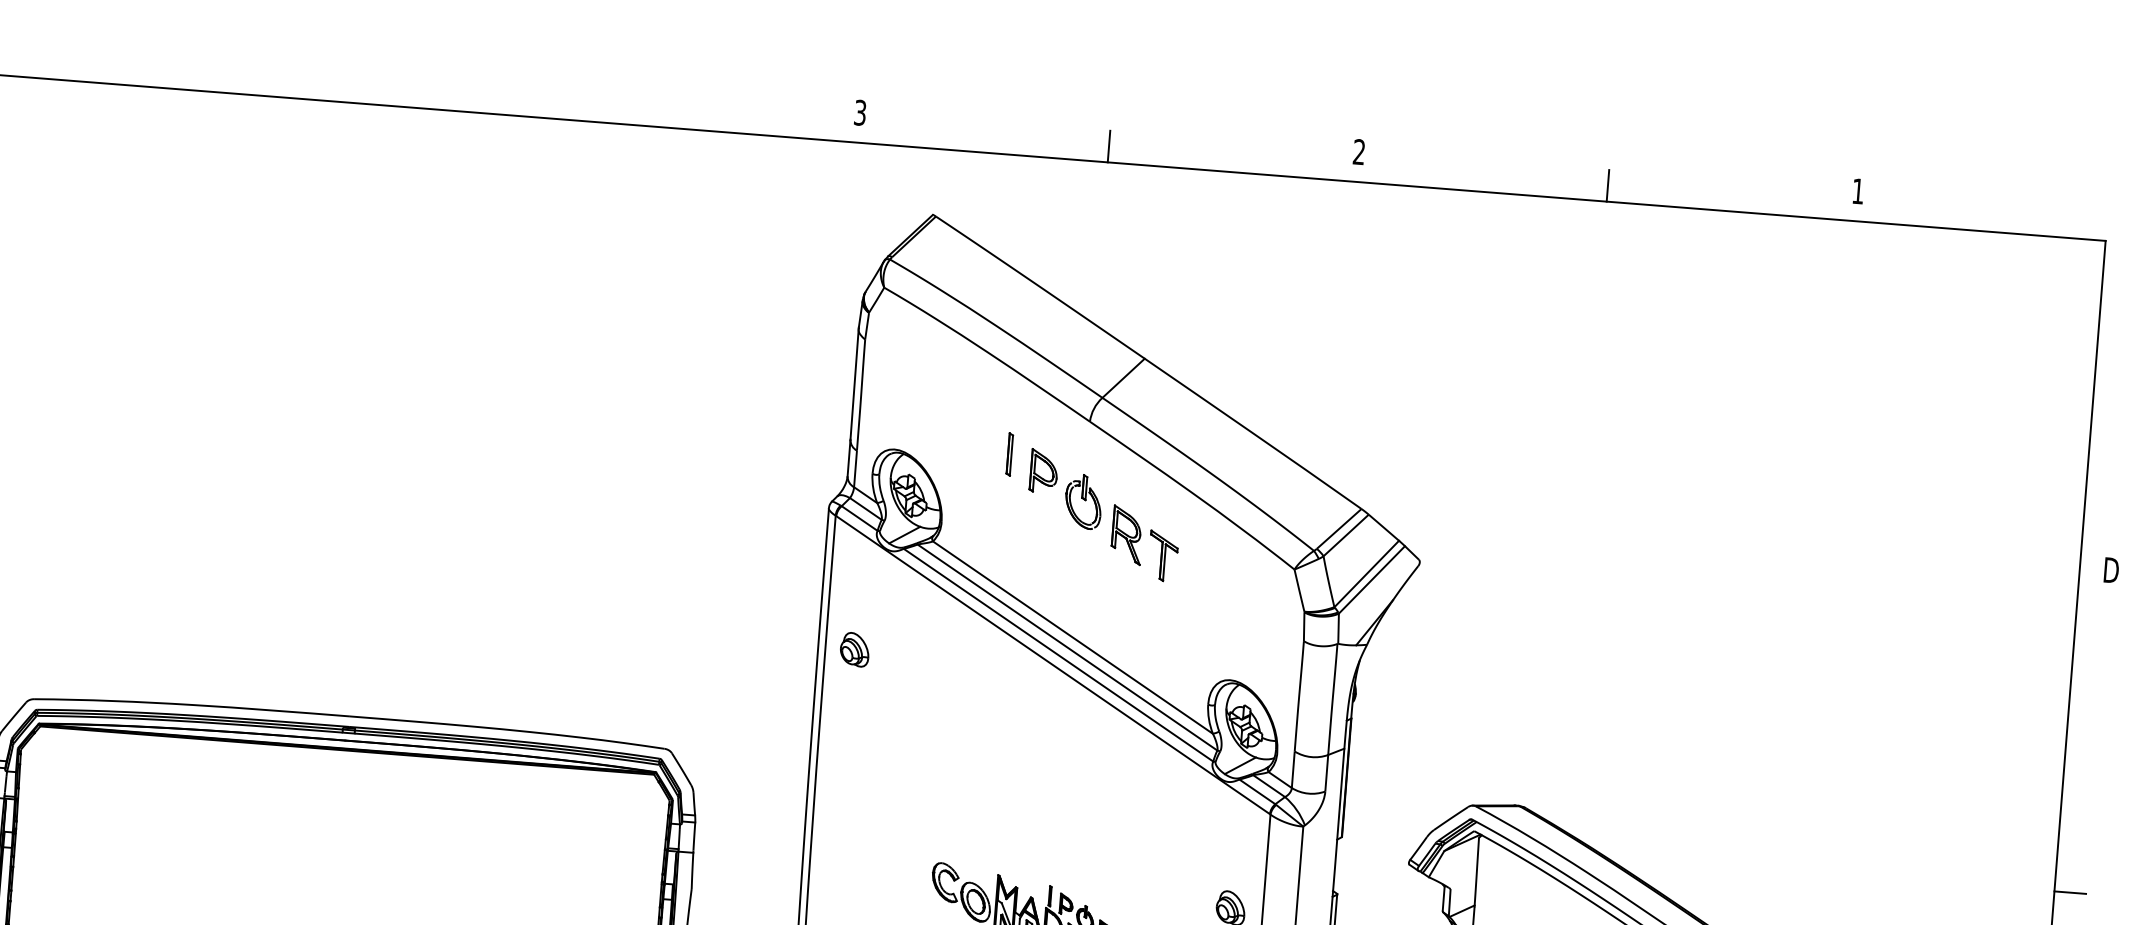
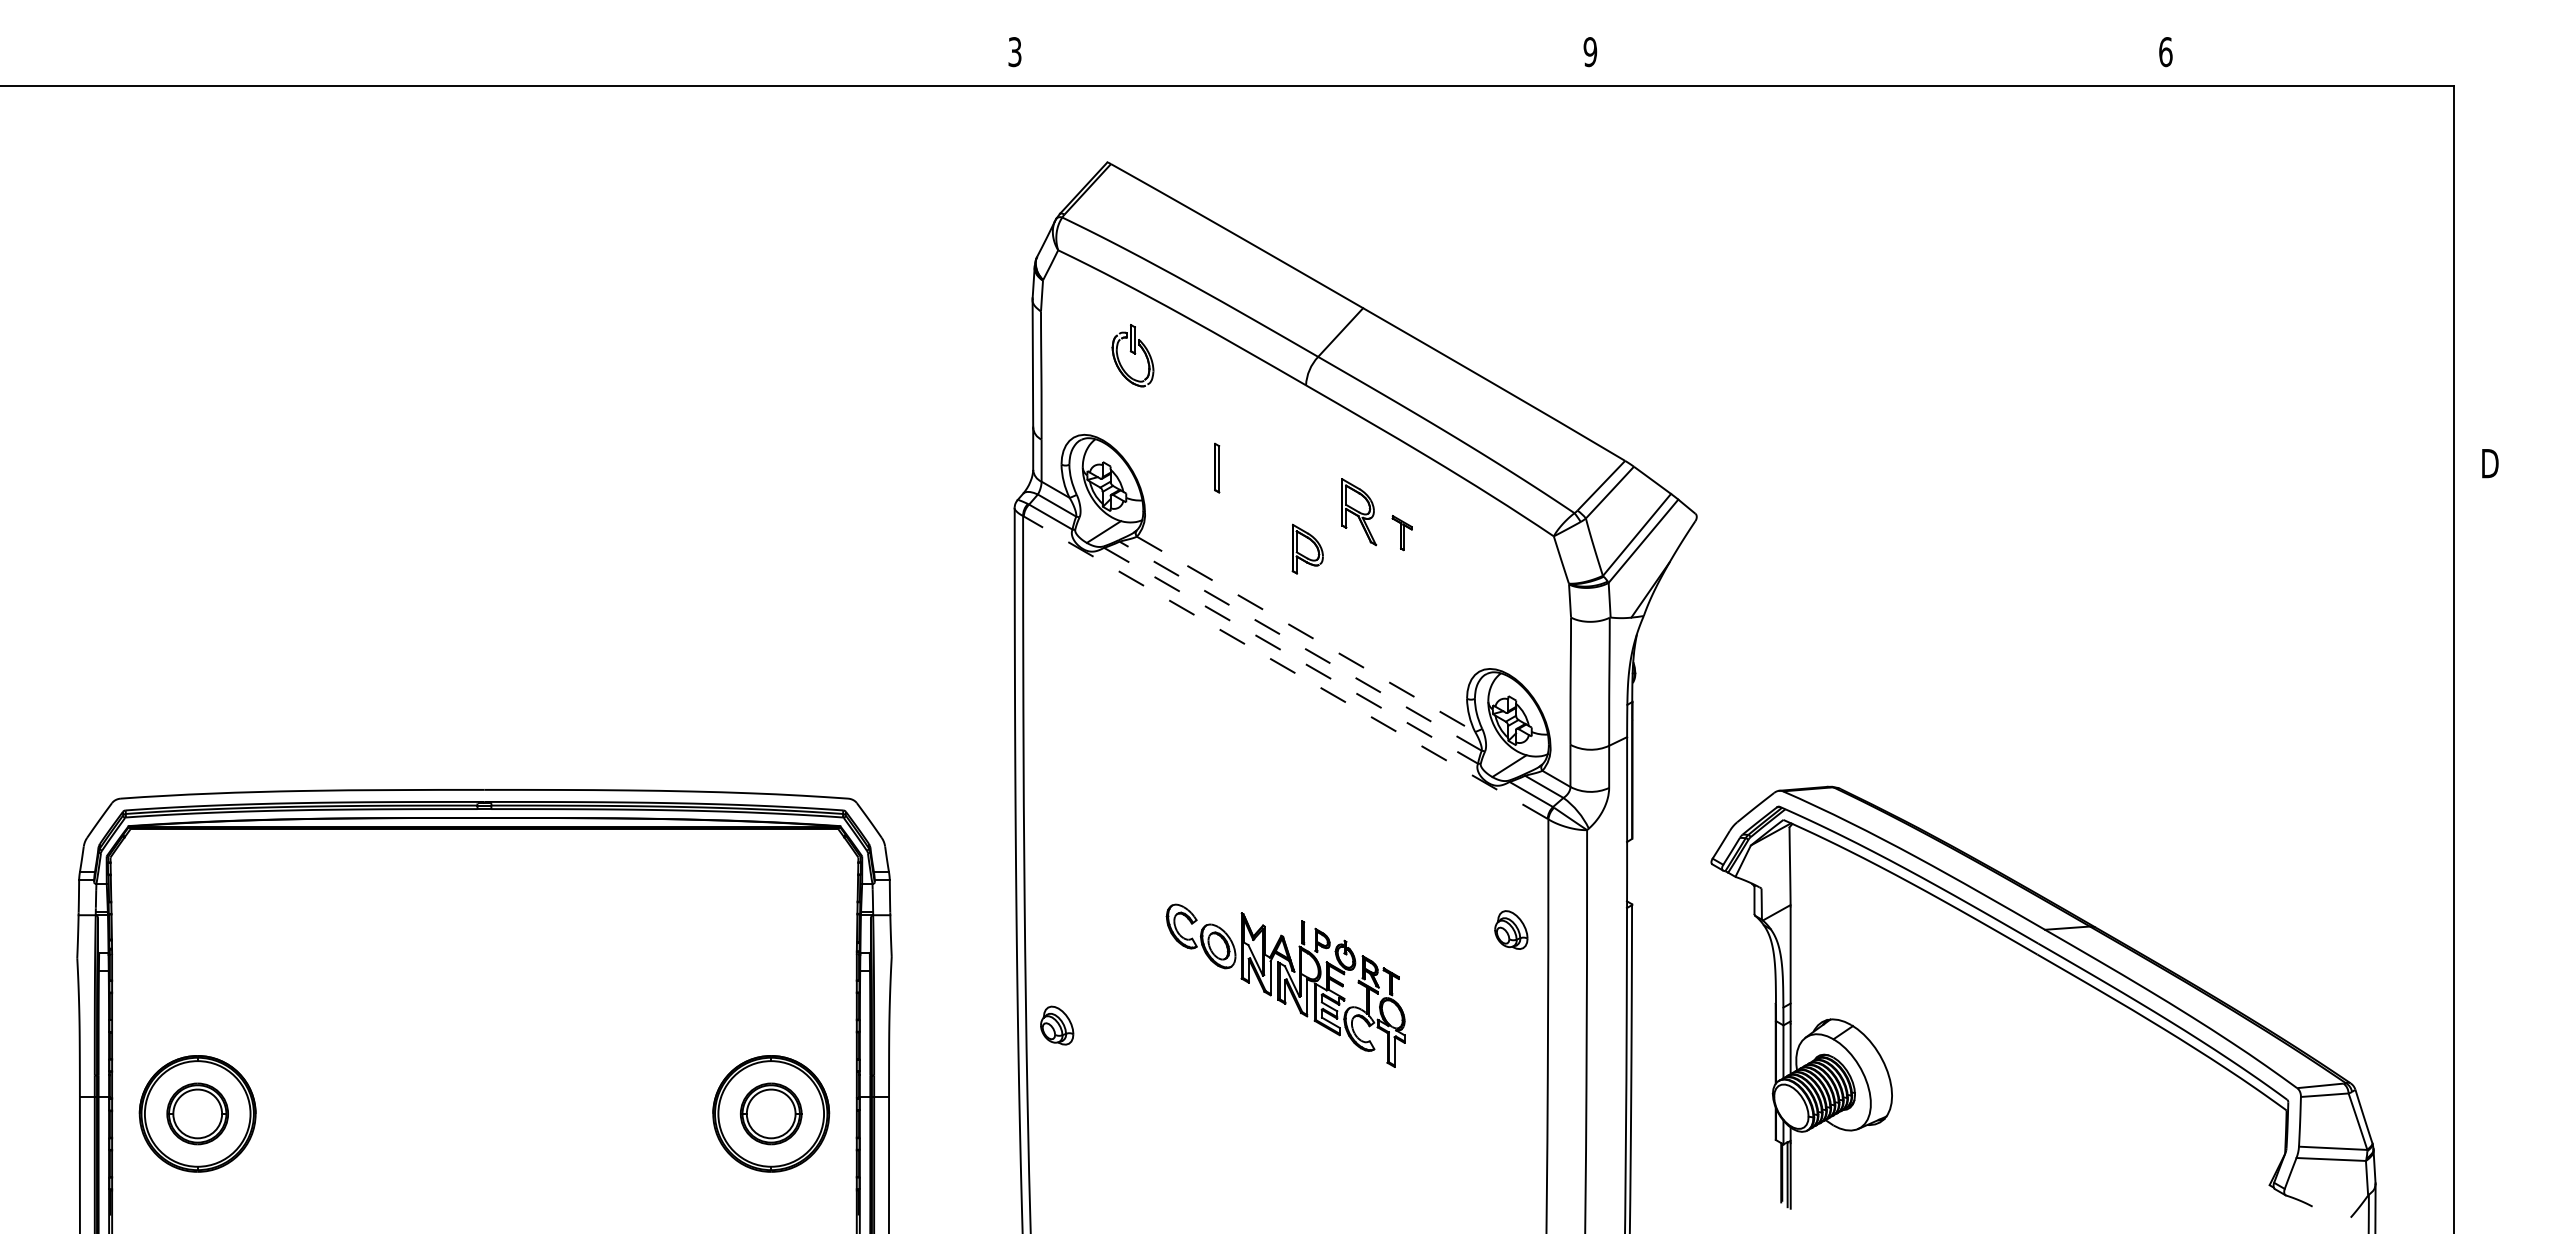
line: (1109, 146) -> (1303, 68), removed
text: (1359, 152) -> (1590, 52), 2 -> 9
line: (1607, 186) -> (1878, 68), removed
text: (1857, 191) -> (2165, 52), 1 -> 6
part: (1010, 453) -> (1217, 467), moved
part: (1043, 470) -> (1307, 548), moved
part: (1083, 501) -> (1132, 355), moved
part: (1163, 555) -> (1402, 532), size x0.6
line: (1073, 637) -> (1306, 634), solid -> dashed
line: (1067, 646) -> (1300, 645), solid -> dashed
part: (855, 649) -> (1057, 667), removed
line: (1058, 654) -> (1291, 655), solid -> dashed
line: (1052, 664) -> (1285, 667), solid -> dashed
line: (2069, 892) -> (2471, 836), removed

